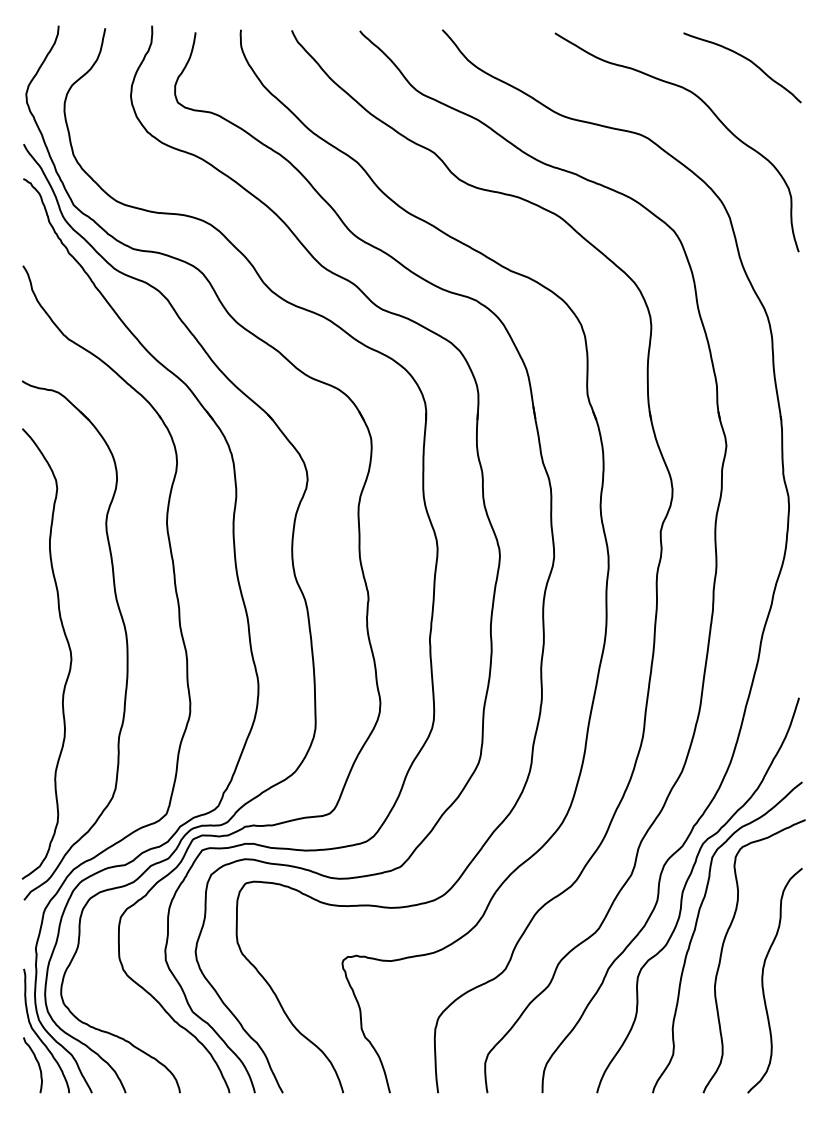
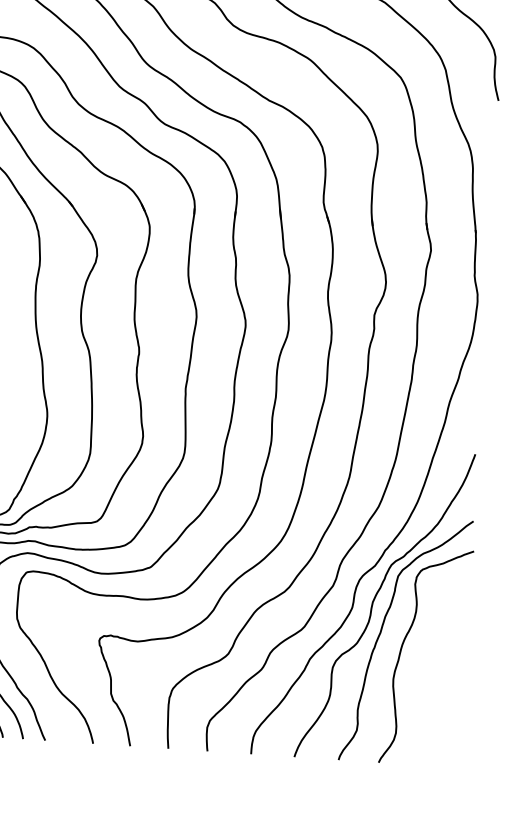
curve: (763, 980) -> (432, 676), removed

